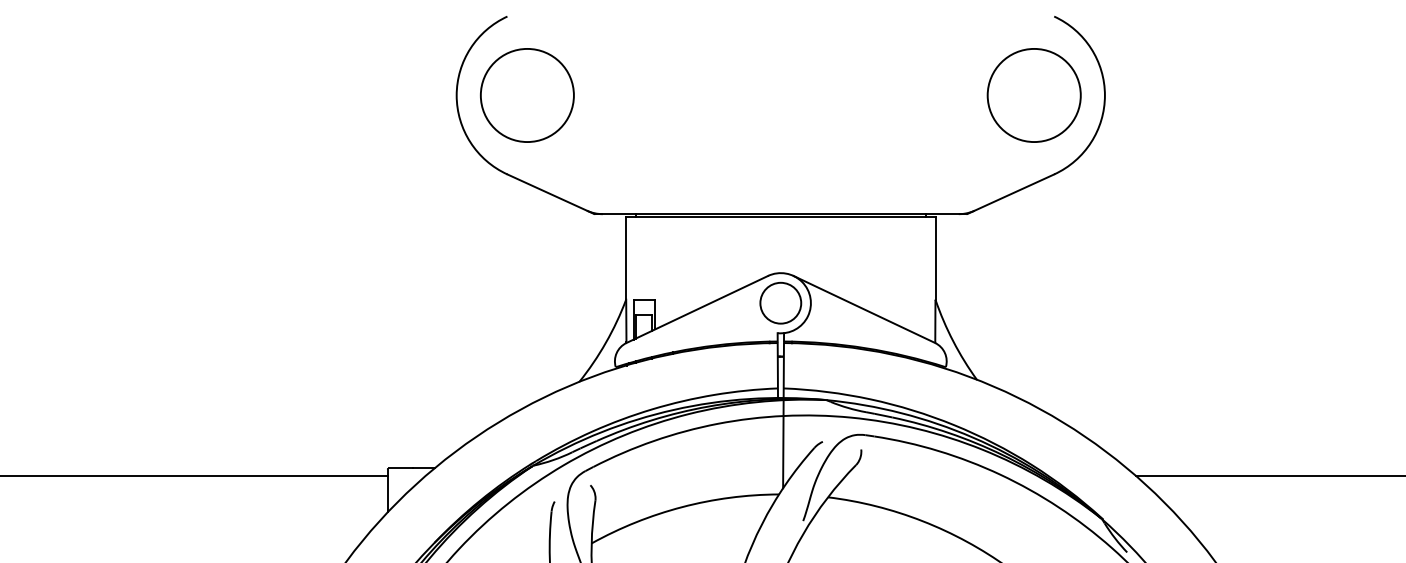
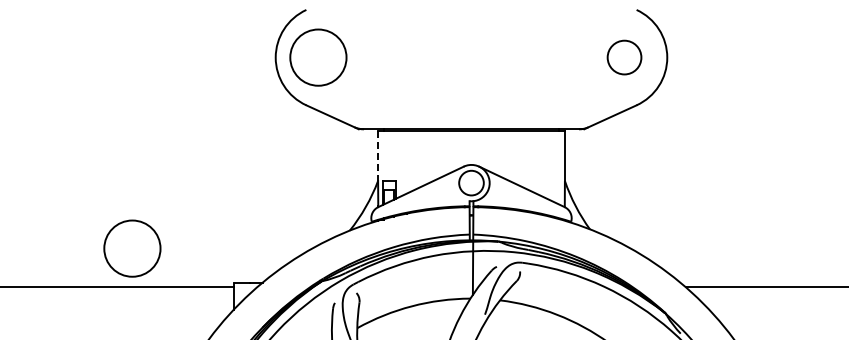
circle: (1034, 95) -> (624, 57), size x0.6
line: (625, 259) -> (377, 156), solid -> dashed
circle: (219, 411) -> (132, 248), added

